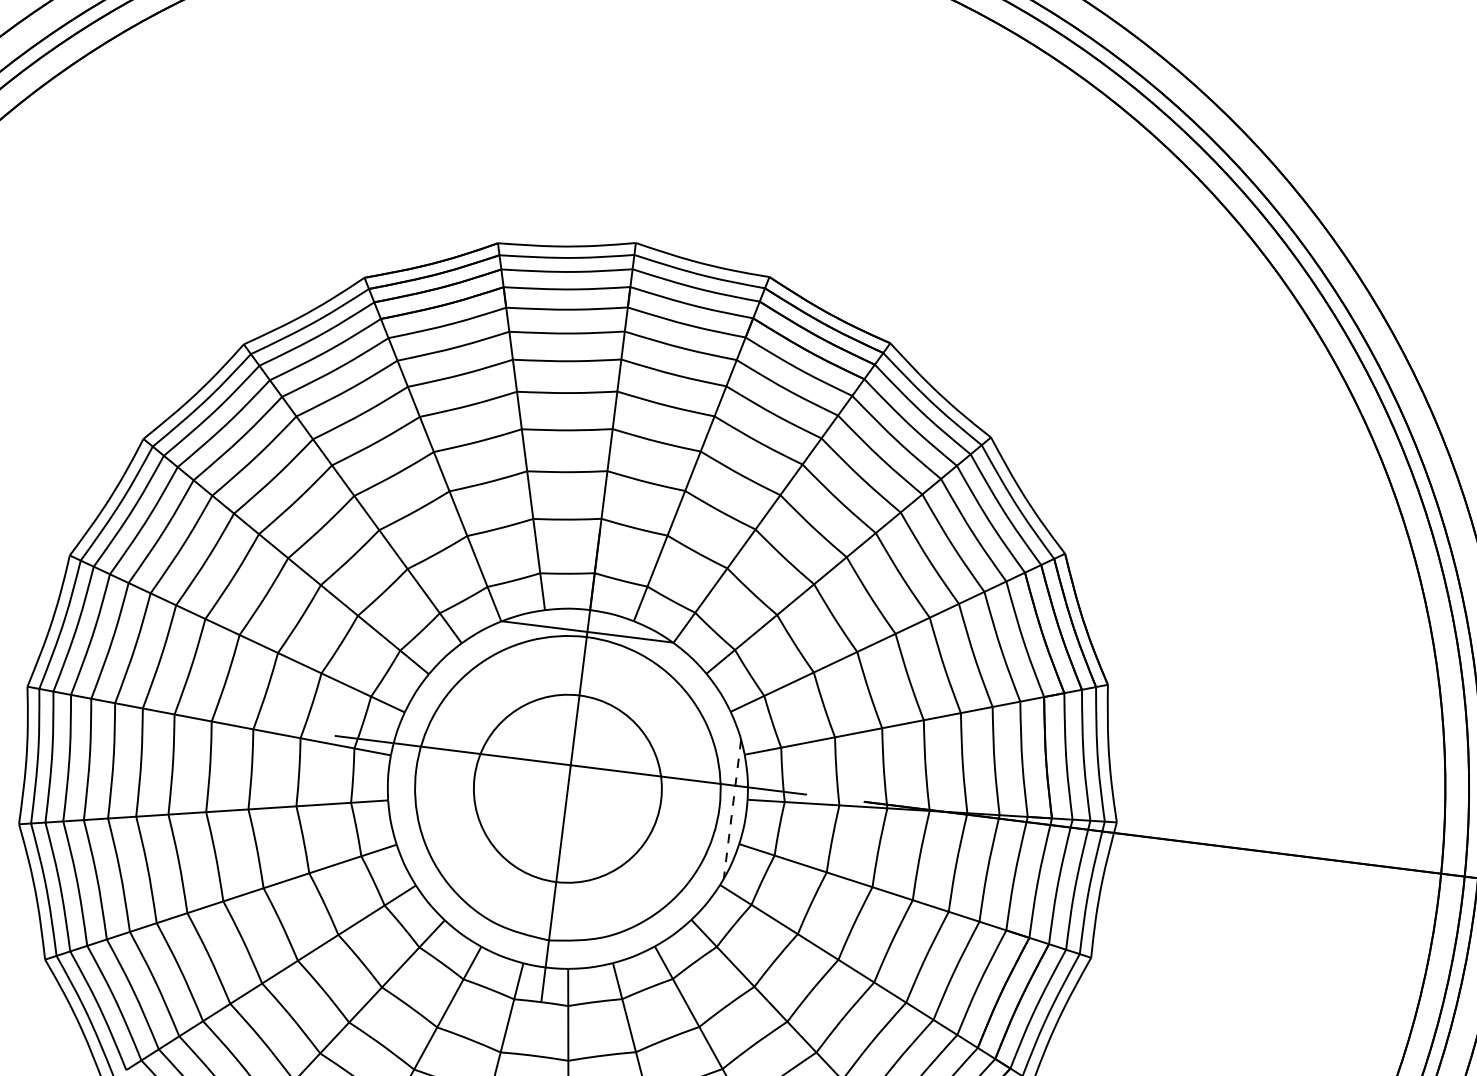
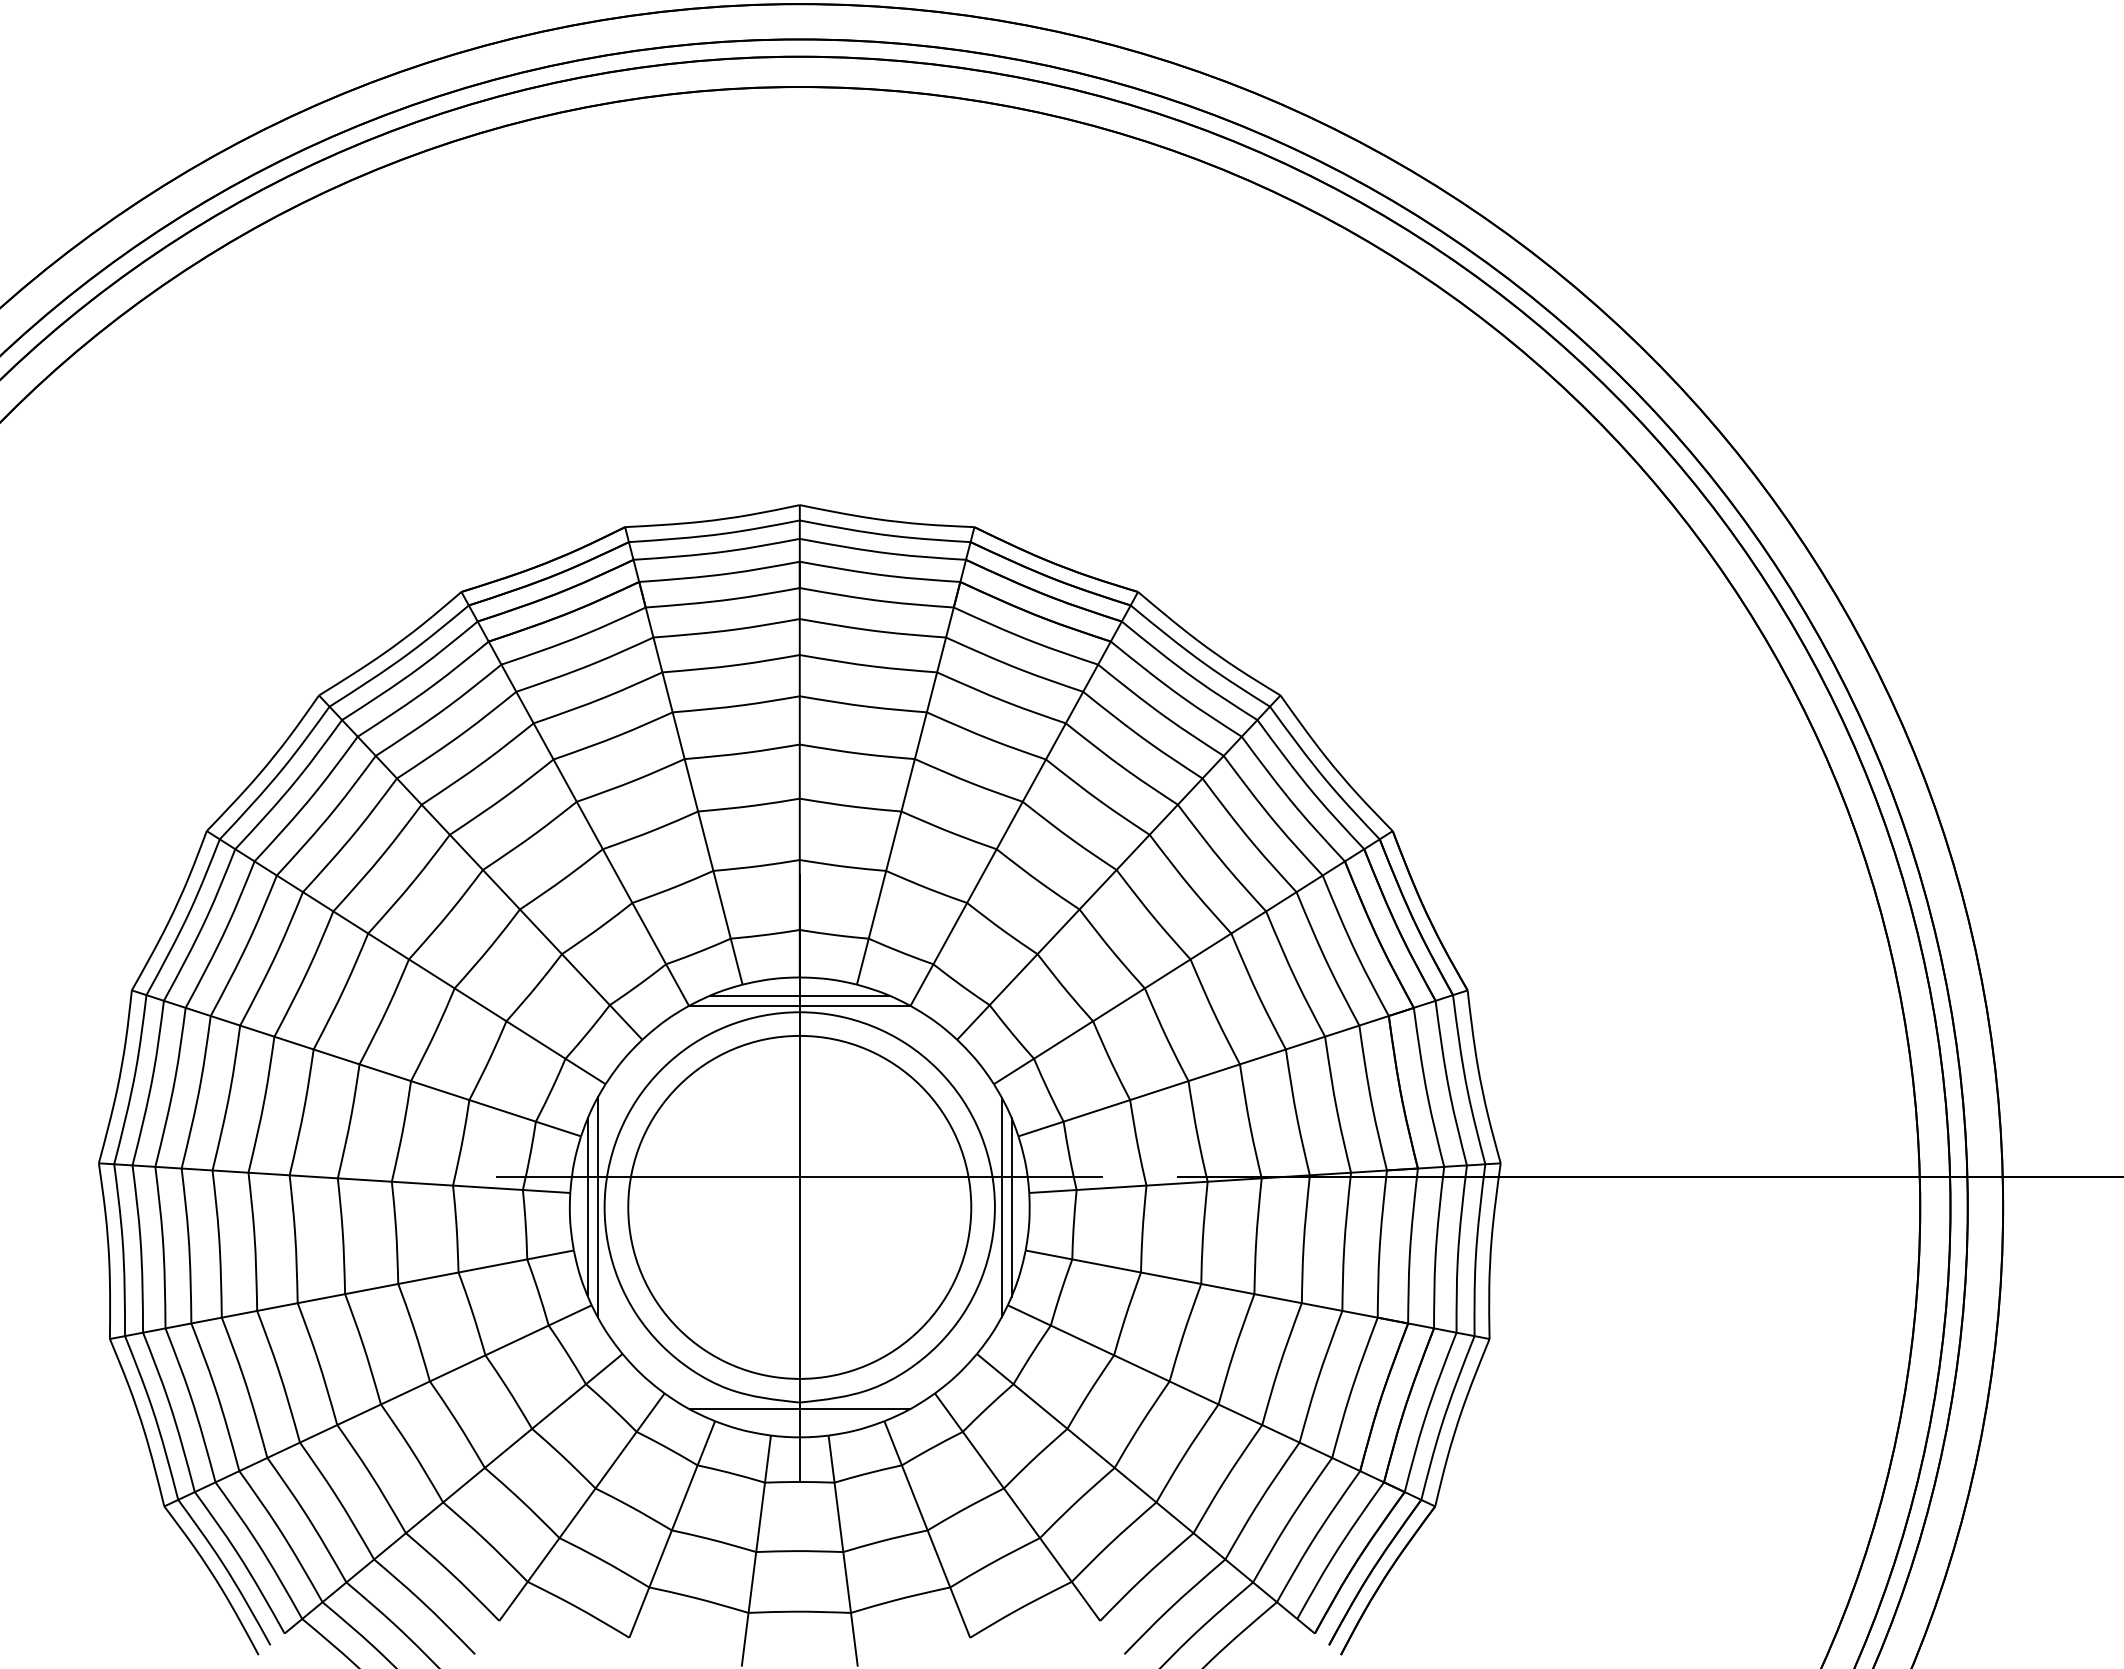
line: (588, 624) -> (799, 995), added
line: (402, 768) -> (587, 1207), added
line: (410, 769) -> (597, 1207), added
circle: (567, 788) -> (799, 1206), size x1.43
line: (724, 808) -> (1001, 1207), added
line: (732, 809) -> (1011, 1207), dashed -> solid
line: (548, 945) -> (799, 1409), added

